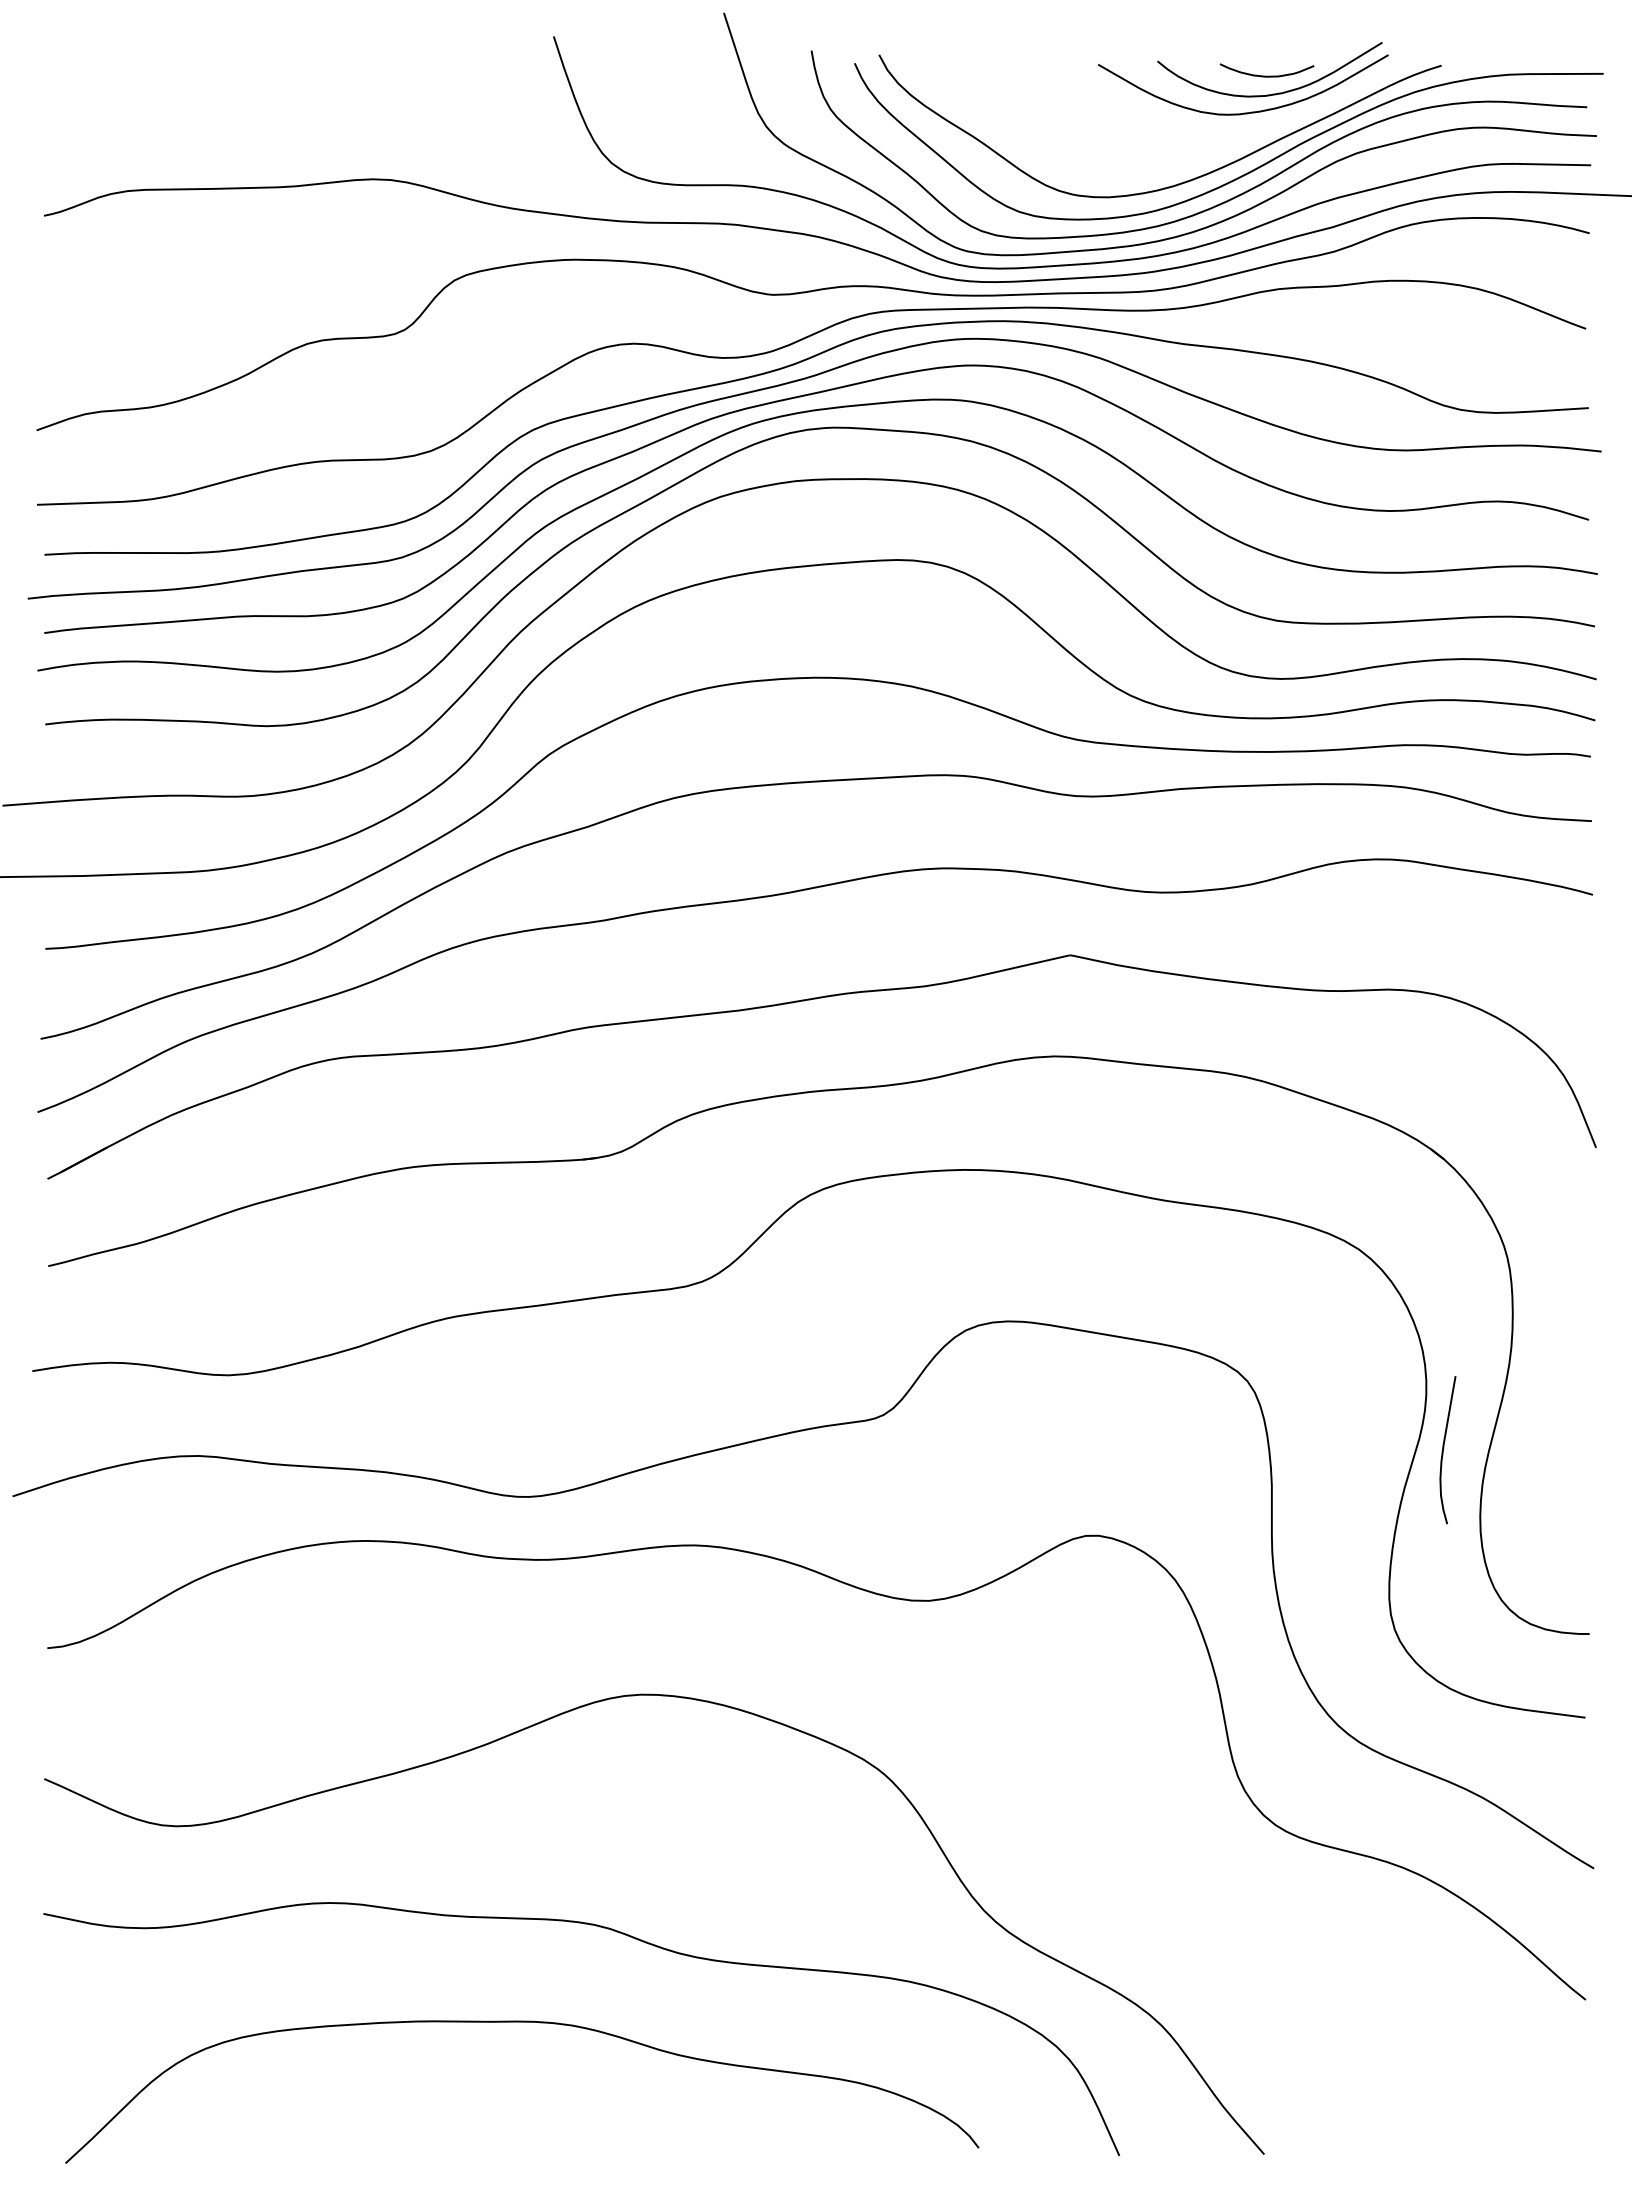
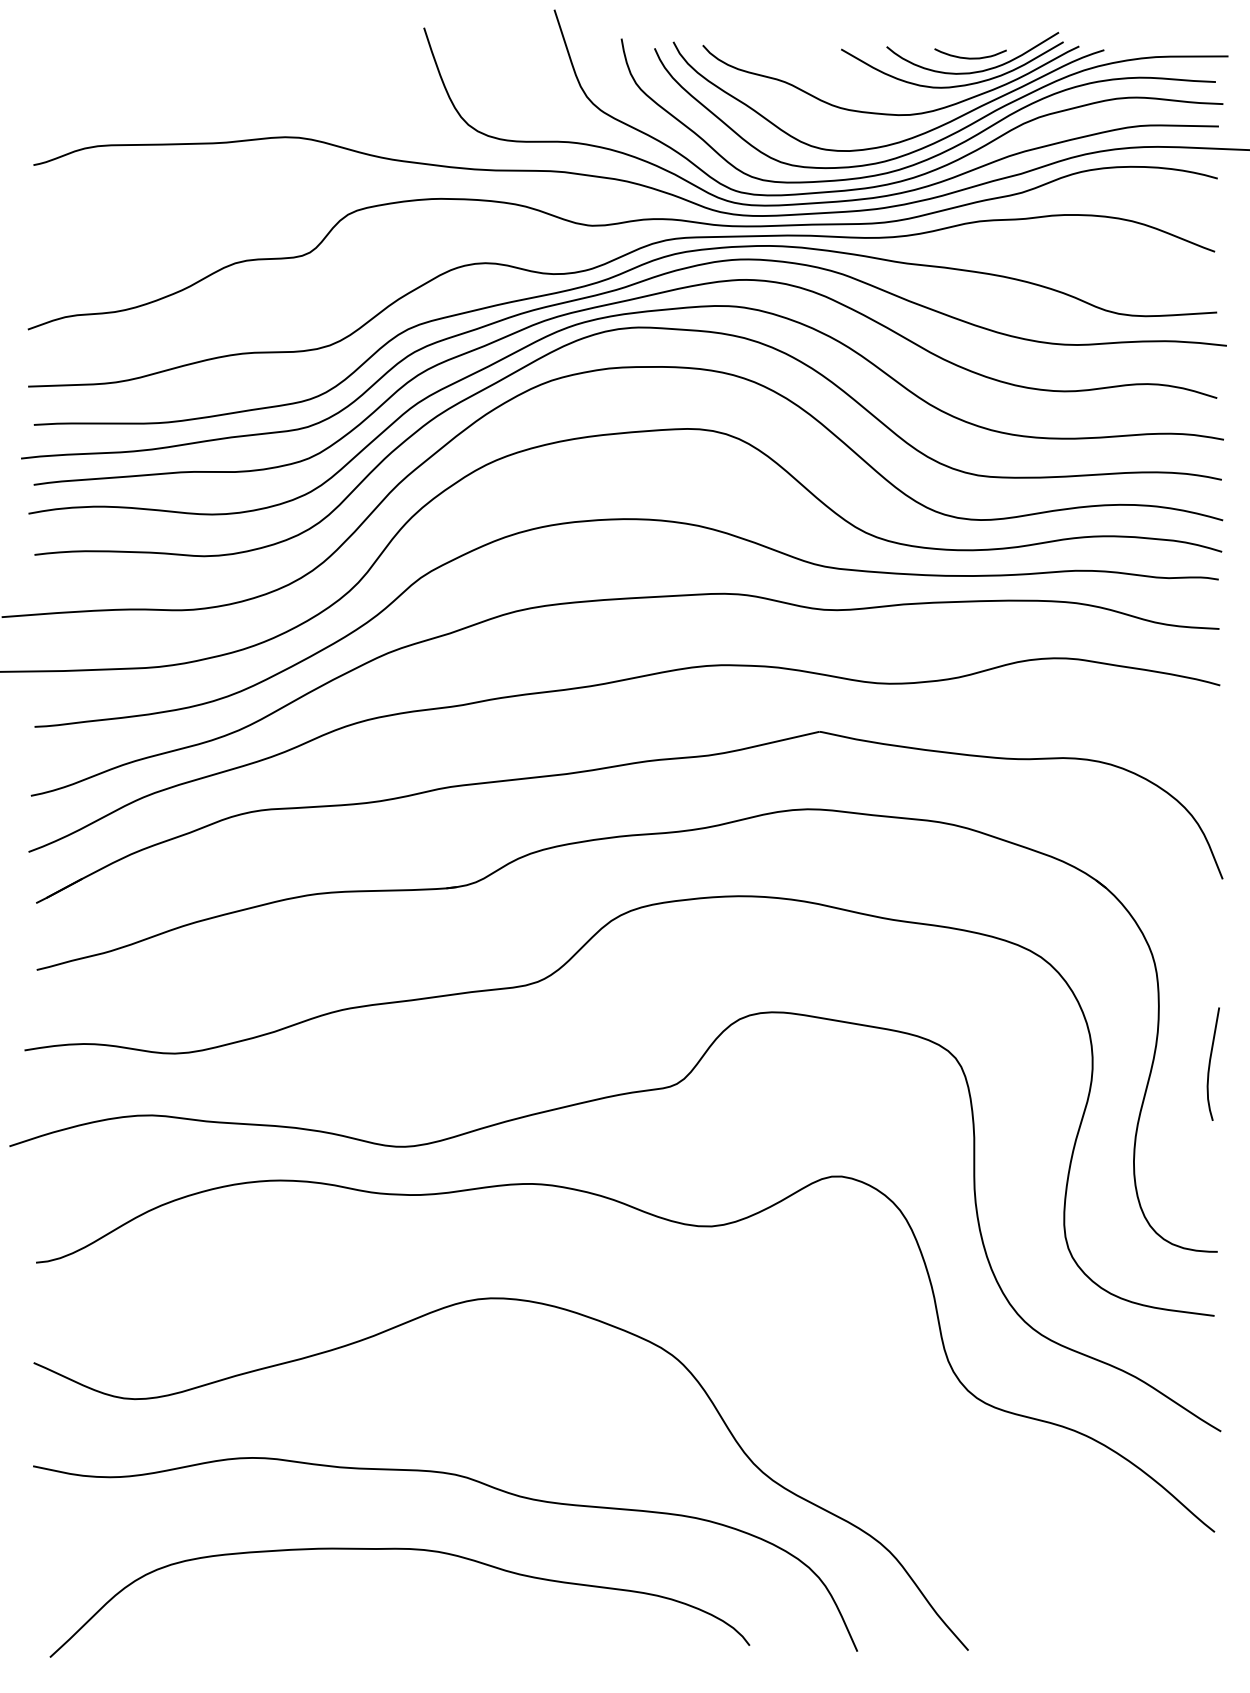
curve: (1161, 148) -> (889, 113), added
curve: (1444, 1448) -> (1210, 1062), moved

